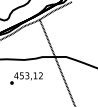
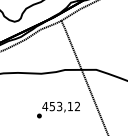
text: (26, 78) -> (58, 110), moved

